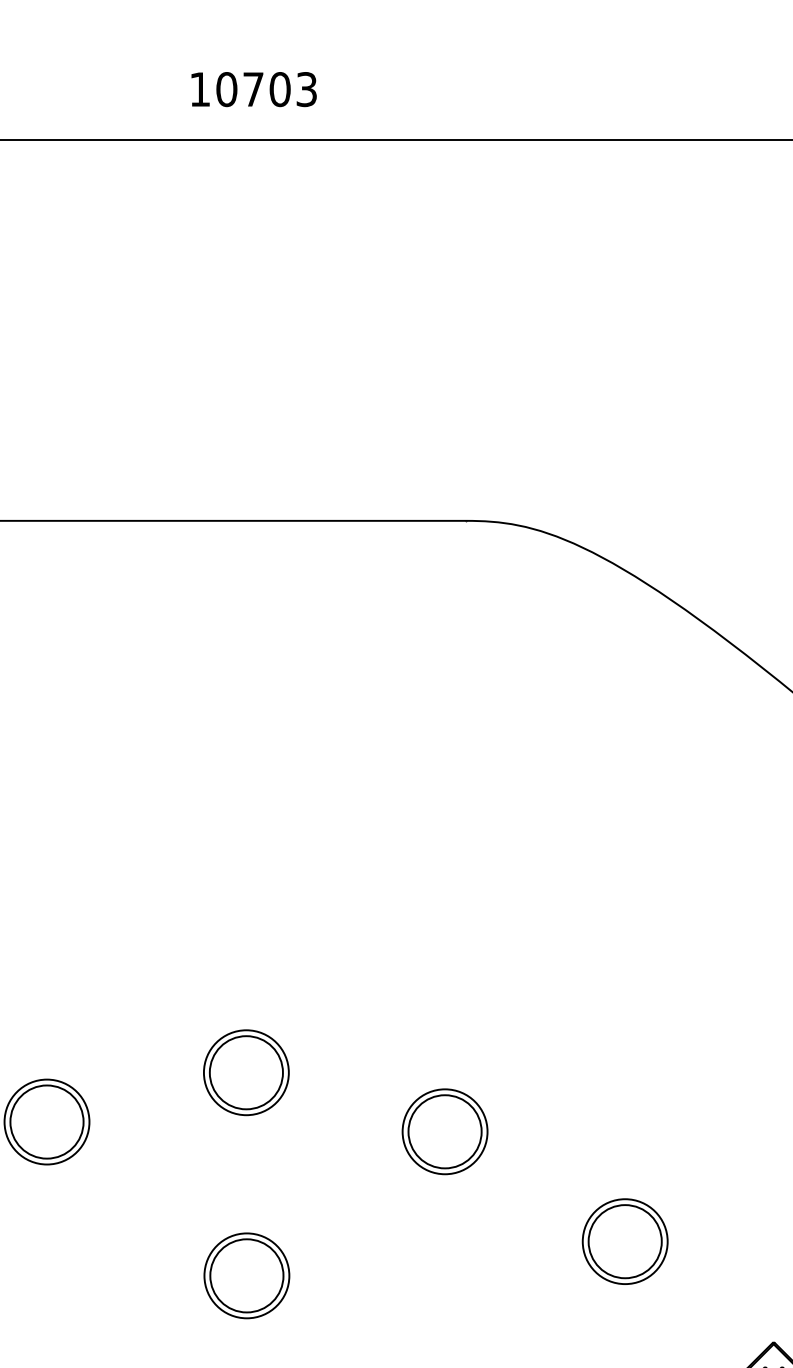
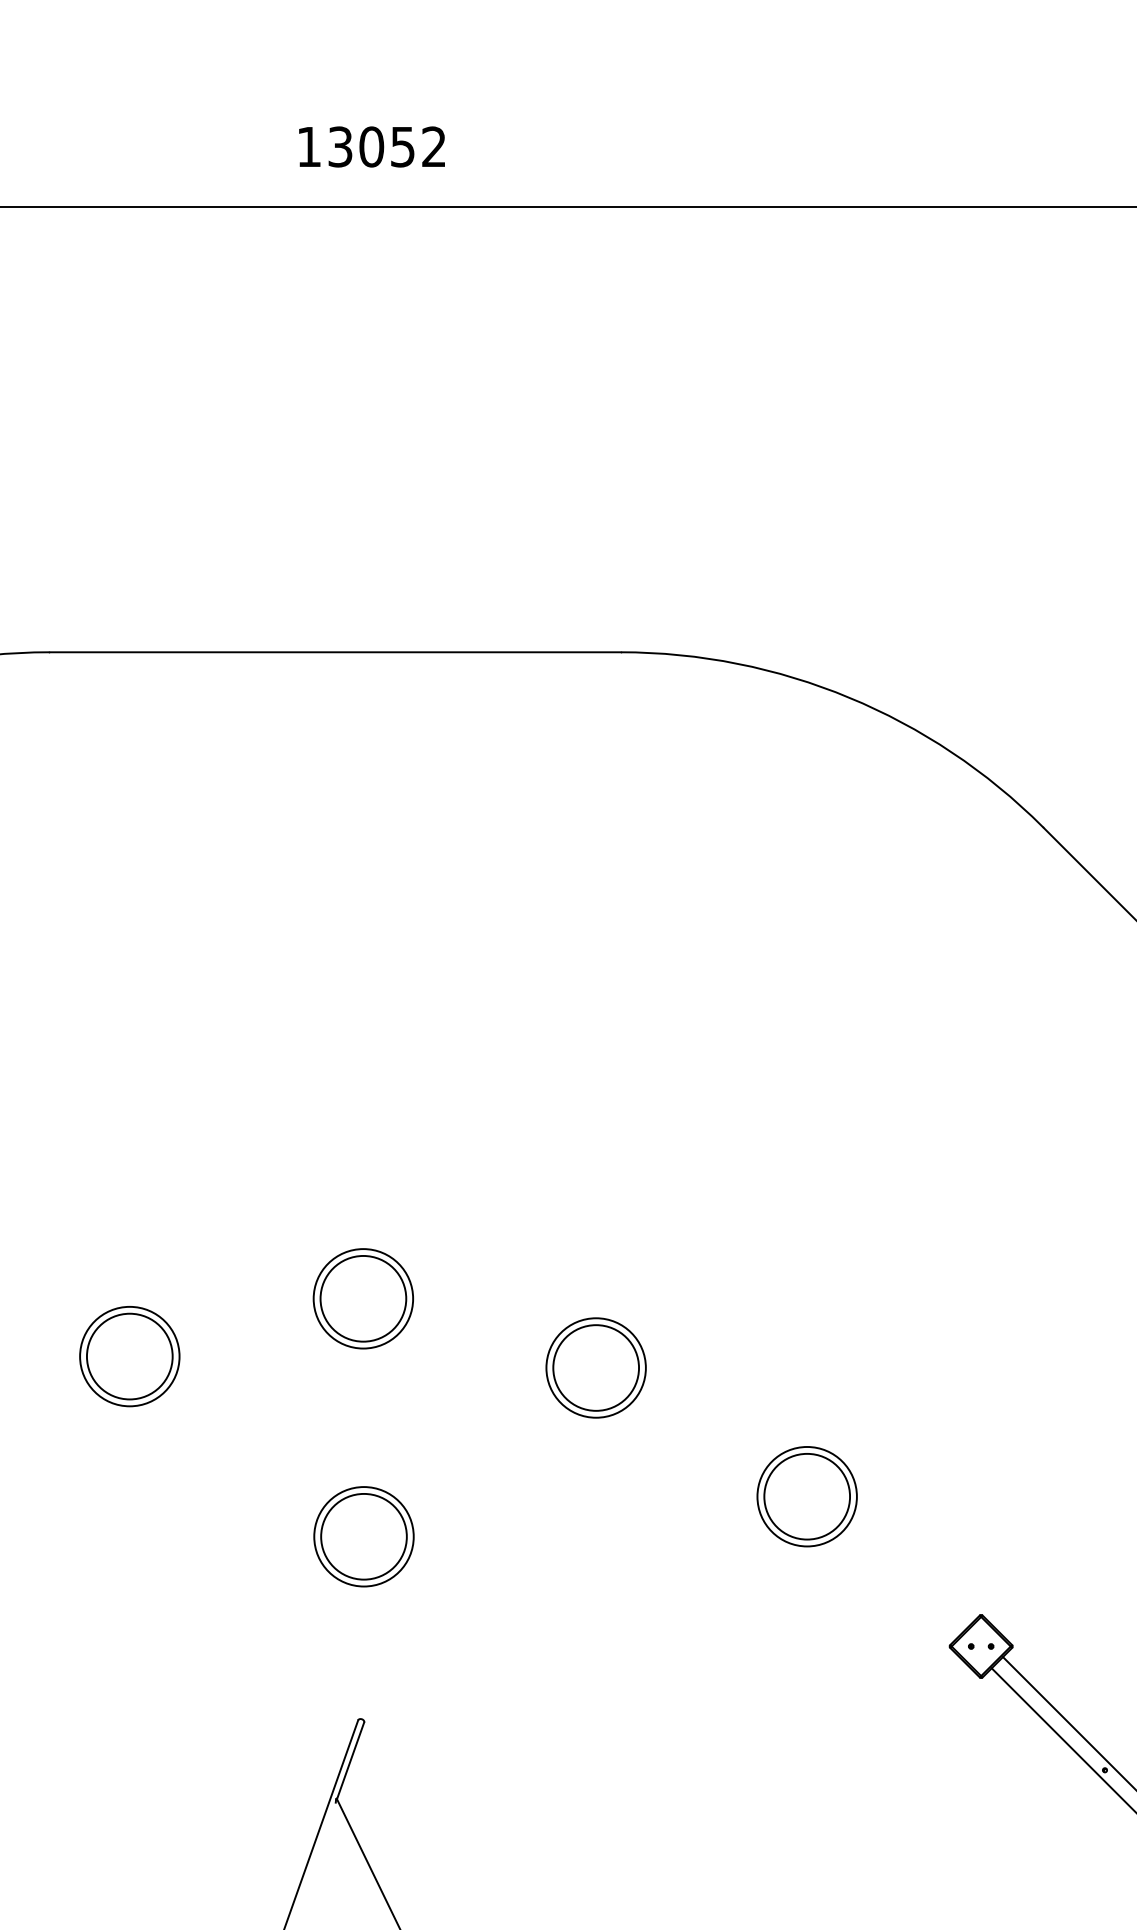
text: (266, 89) -> (386, 146), 10703 -> 13052

